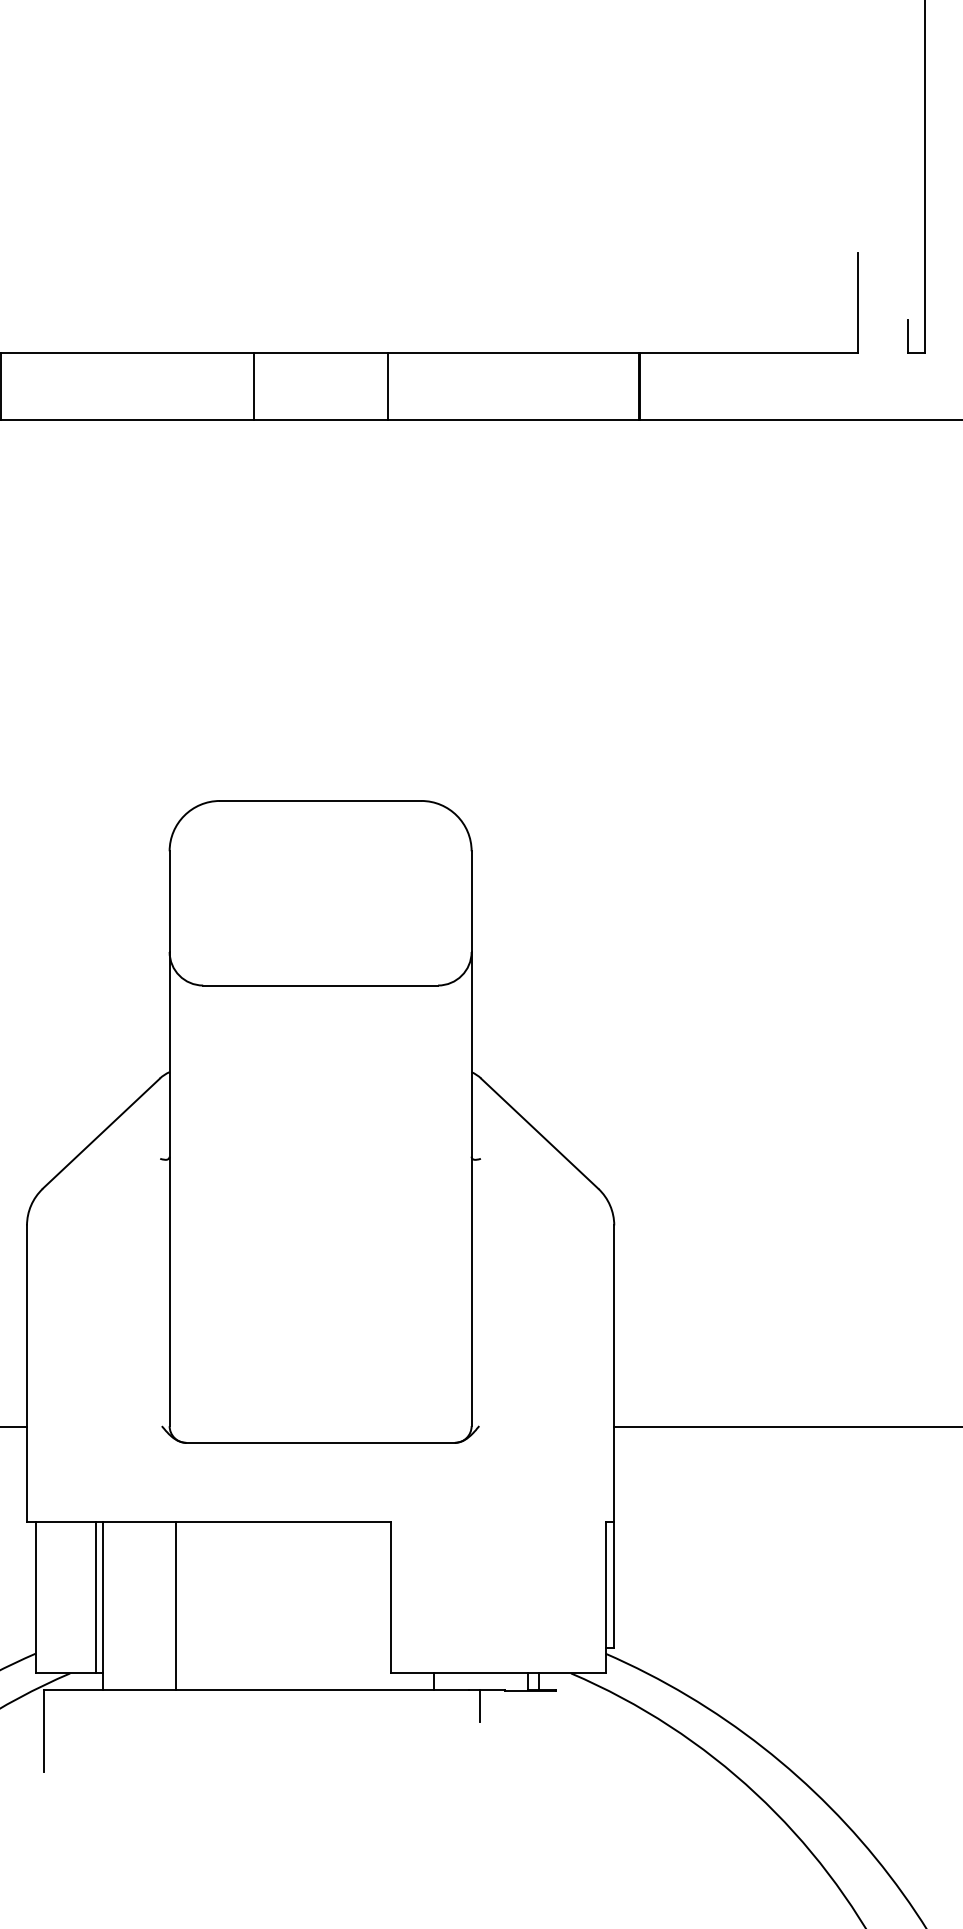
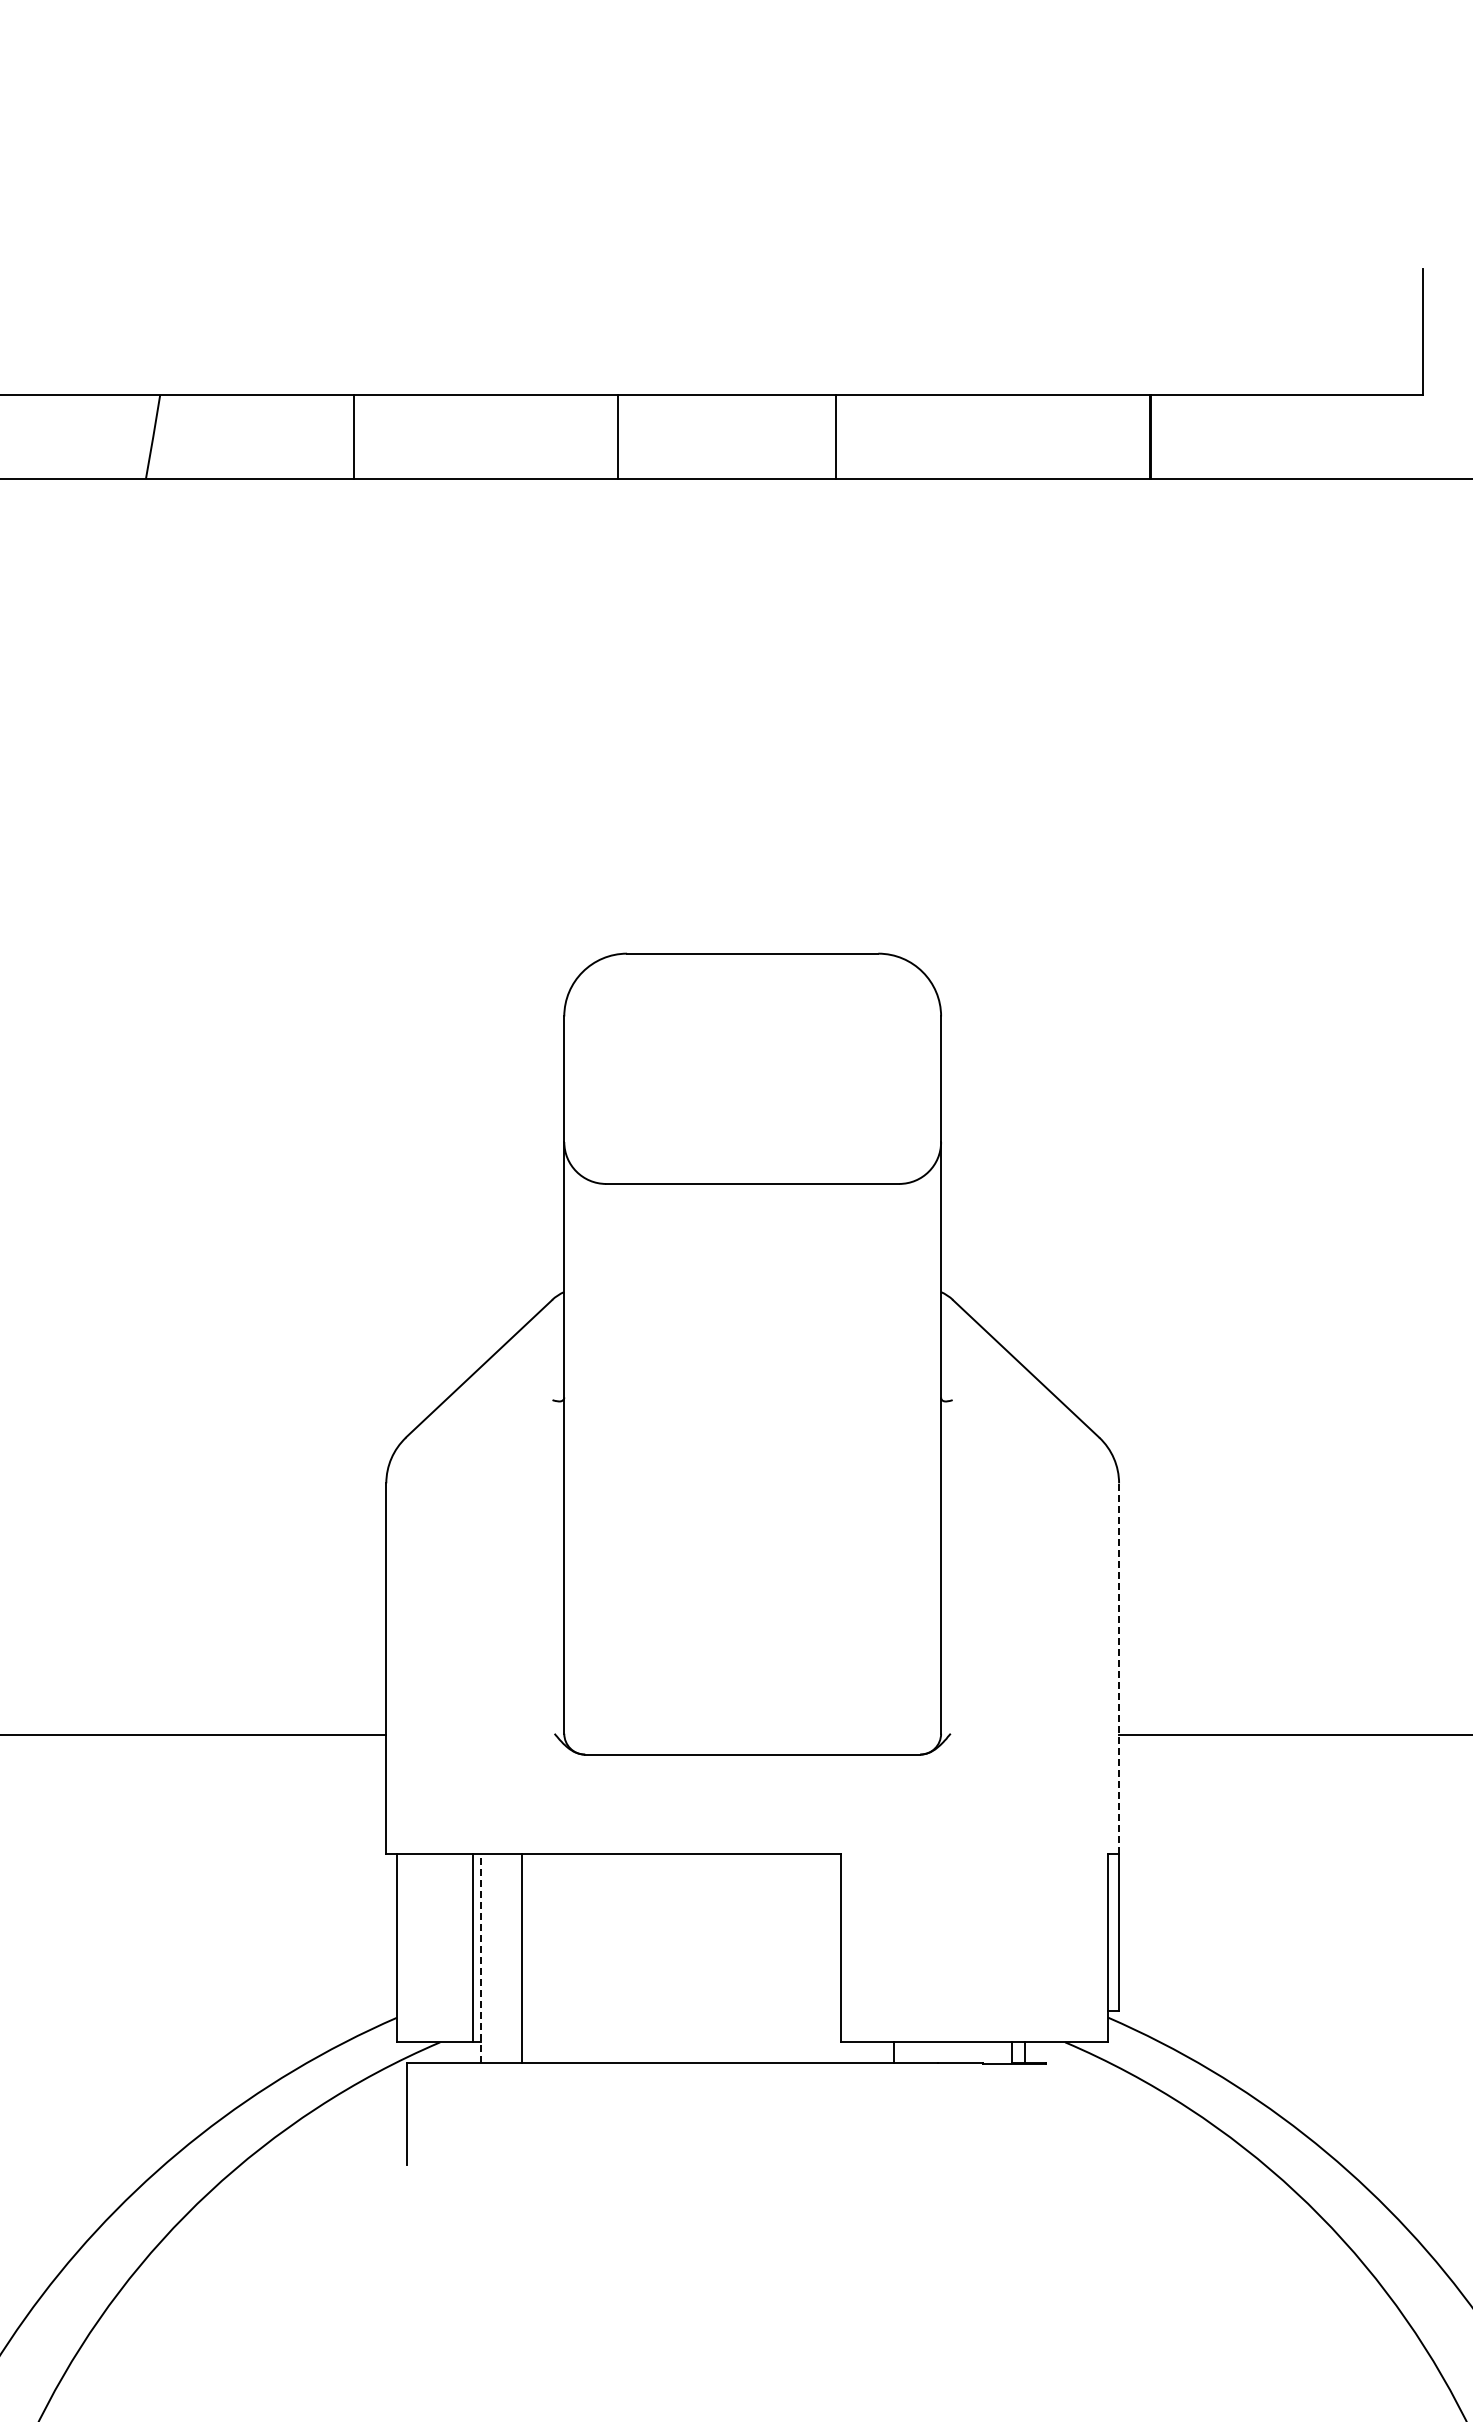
line: (253, 386) -> (617, 436), moved
line: (614, 1373) -> (1119, 1668), solid -> dashed
line: (102, 1606) -> (480, 1958), solid -> dashed
line: (176, 1606) -> (522, 1958), moved
line: (479, 1705) -> (951, 2082), removed

